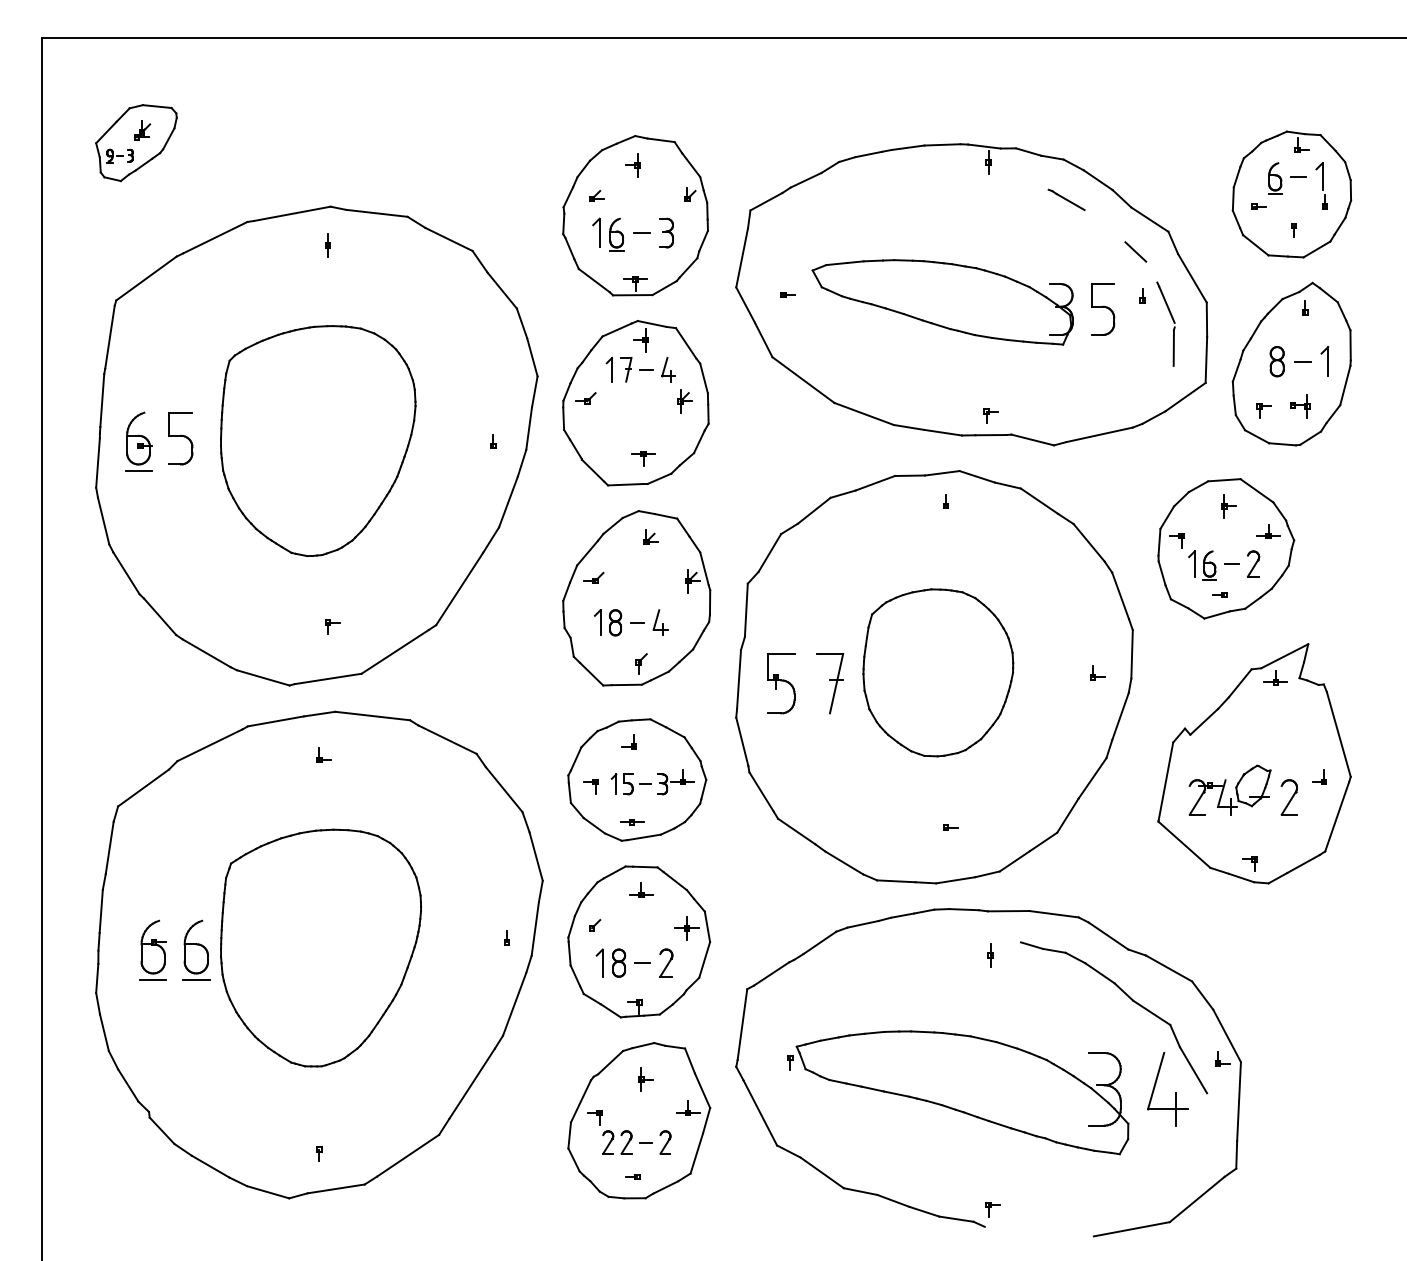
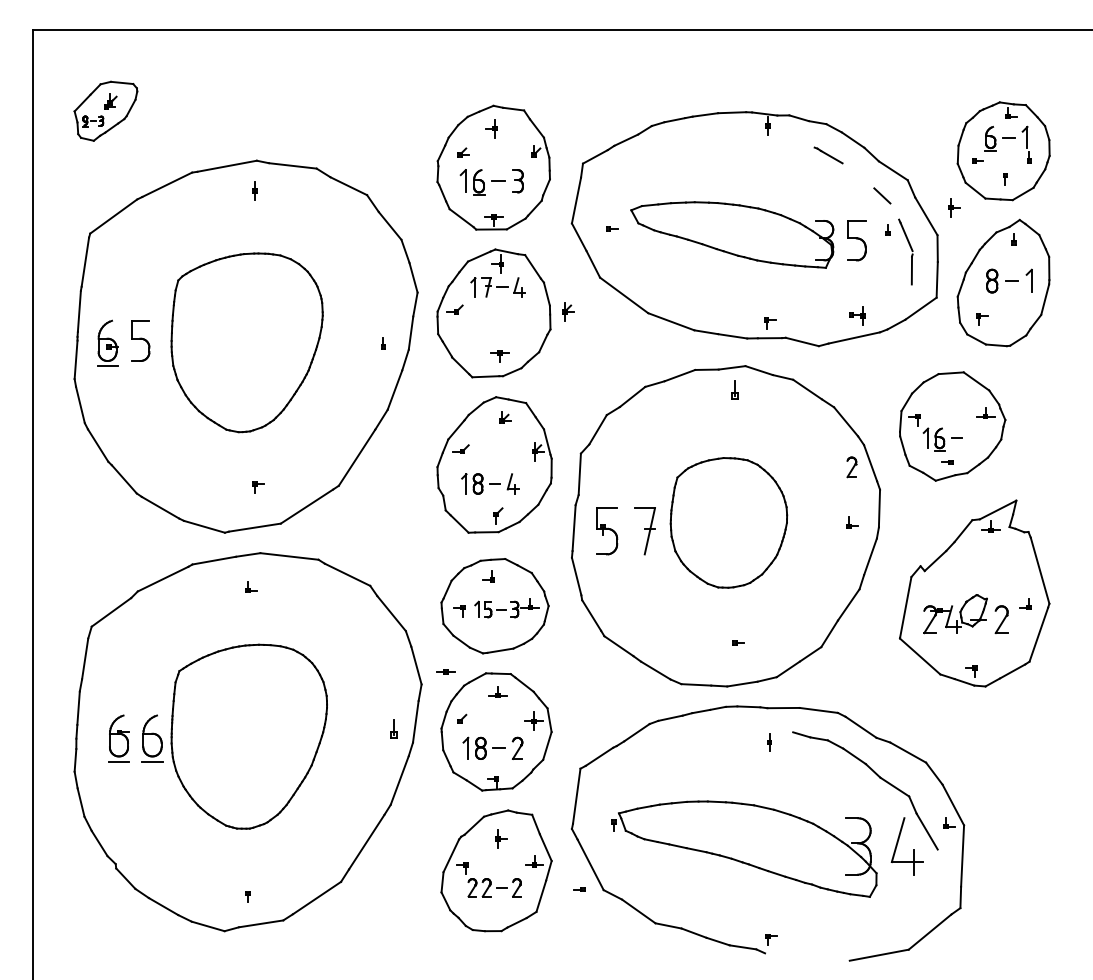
part: (685, 400) -> (568, 311), moved
part: (1300, 405) -> (857, 315), moved
part: (945, 501) -> (734, 389), size x1.6
part: (1228, 506) -> (954, 207), moved
part: (1253, 564) -> (851, 467), moved
part: (631, 821) -> (445, 671), moved
part: (506, 937) -> (393, 728), size x1.6
part: (632, 1176) -> (579, 889), moved

